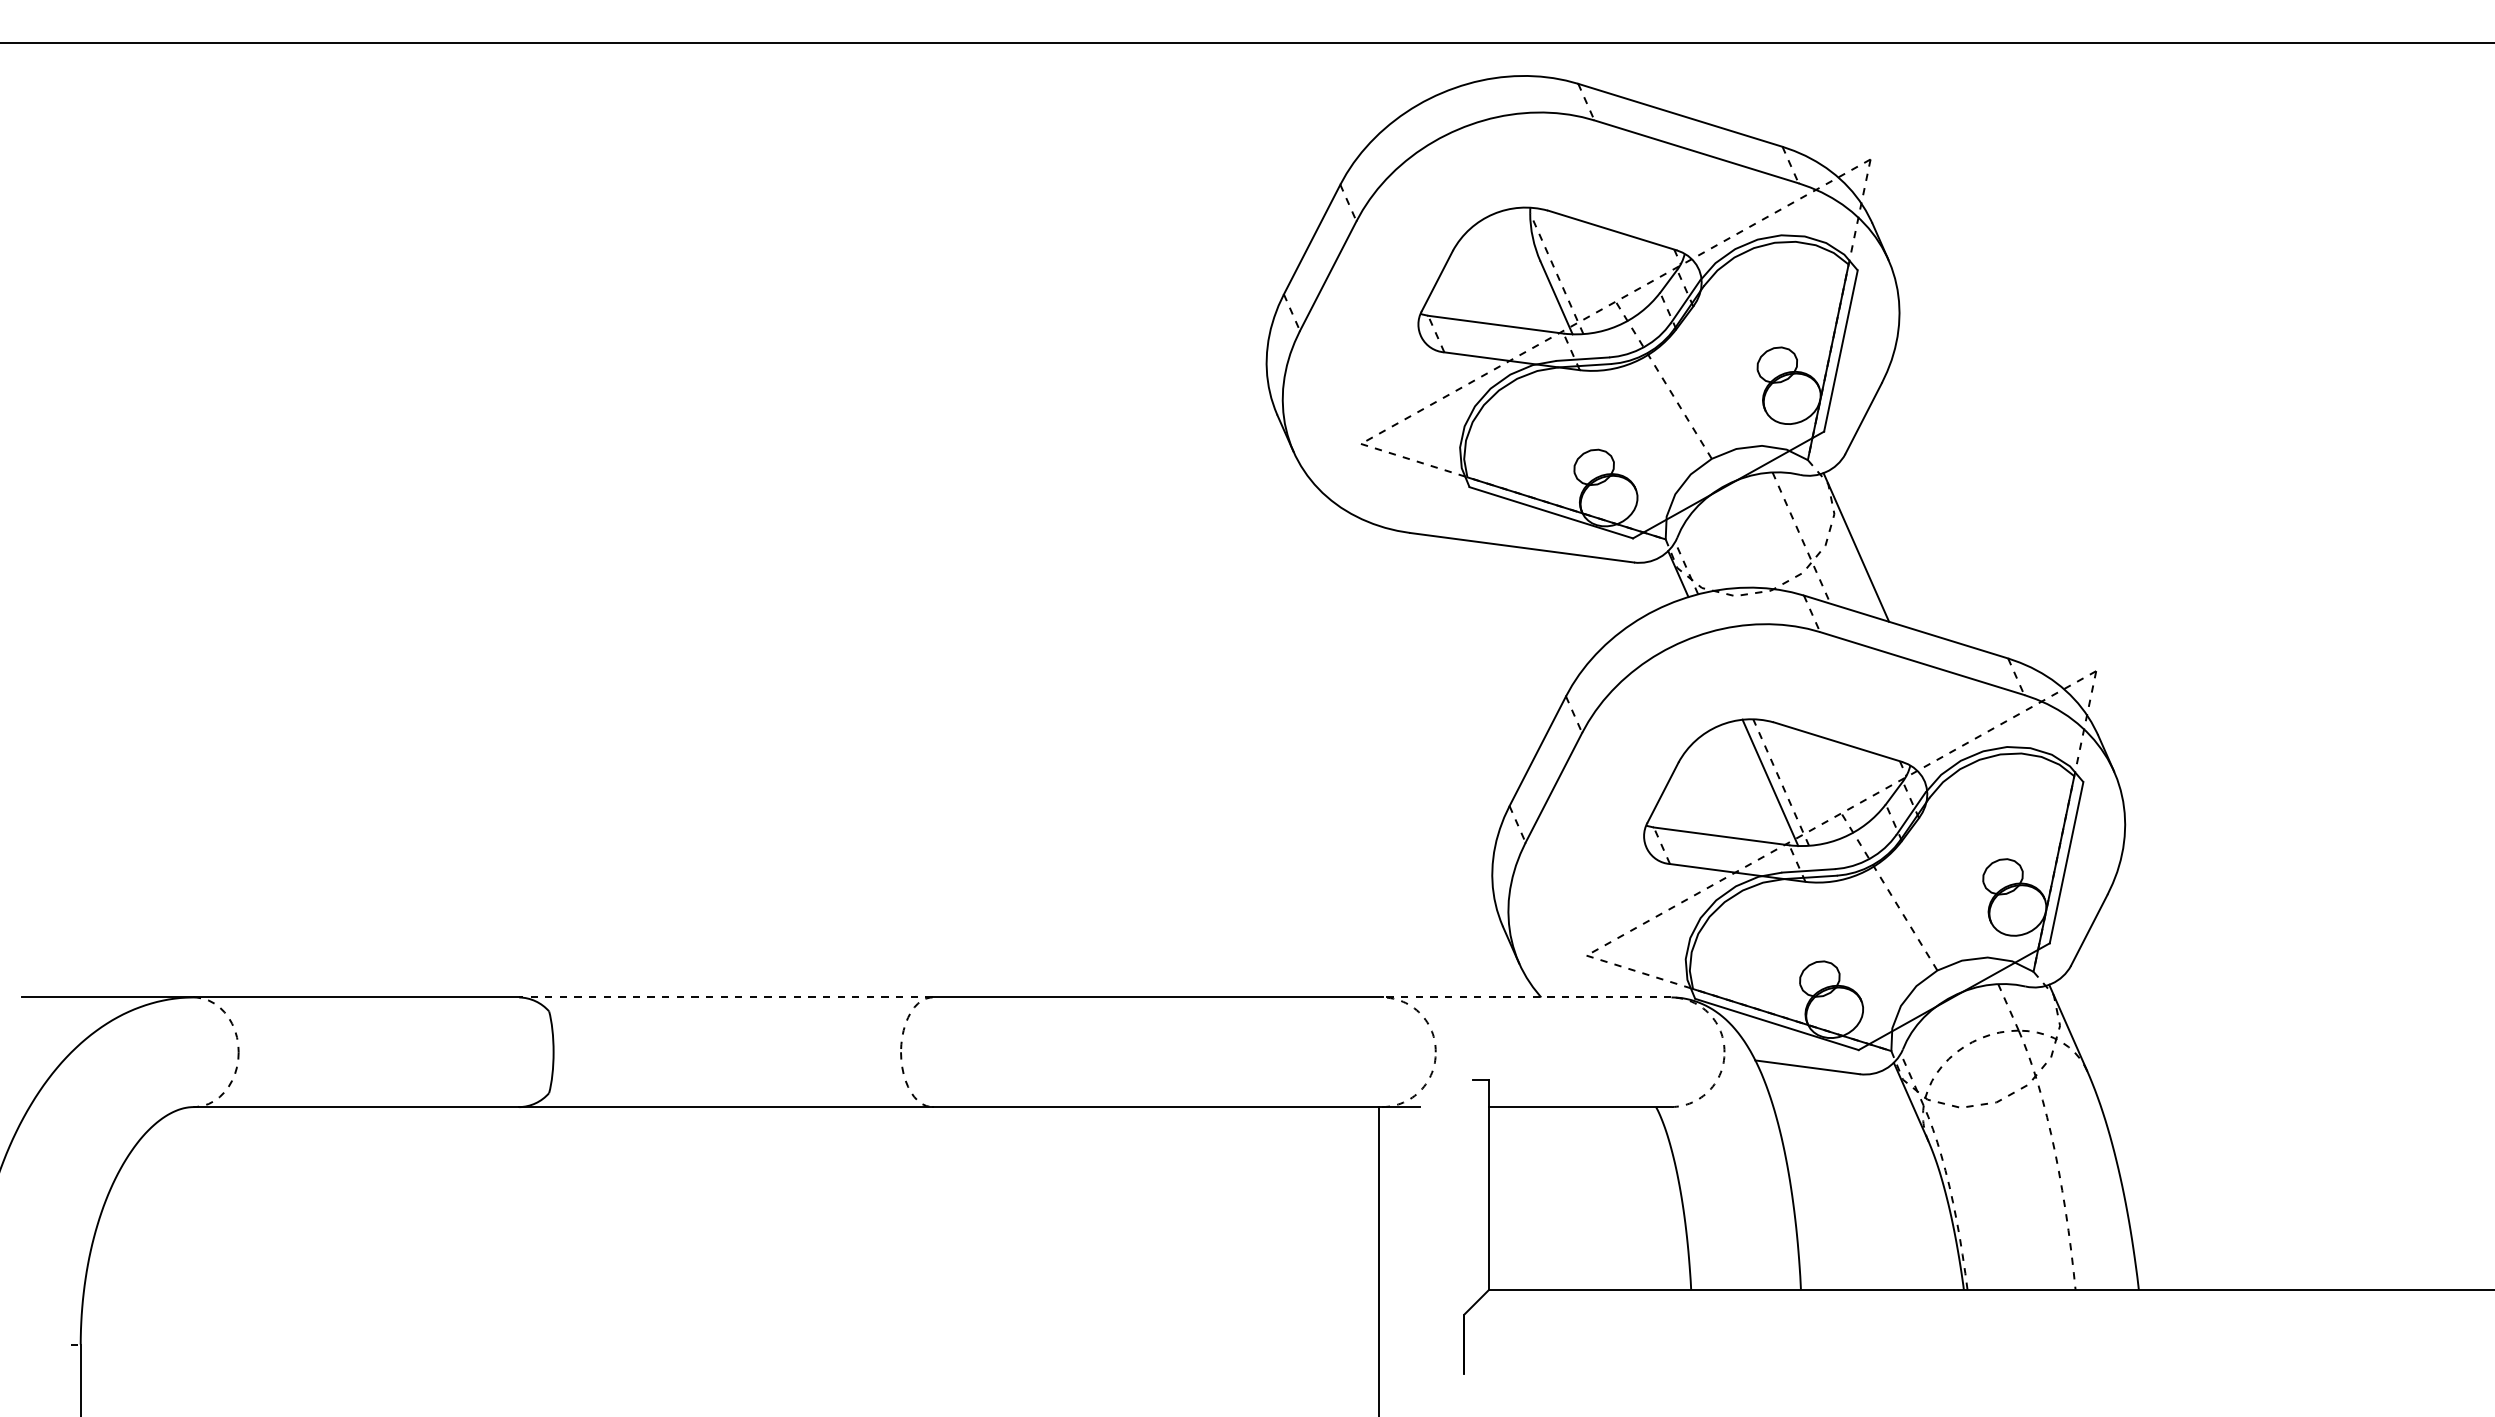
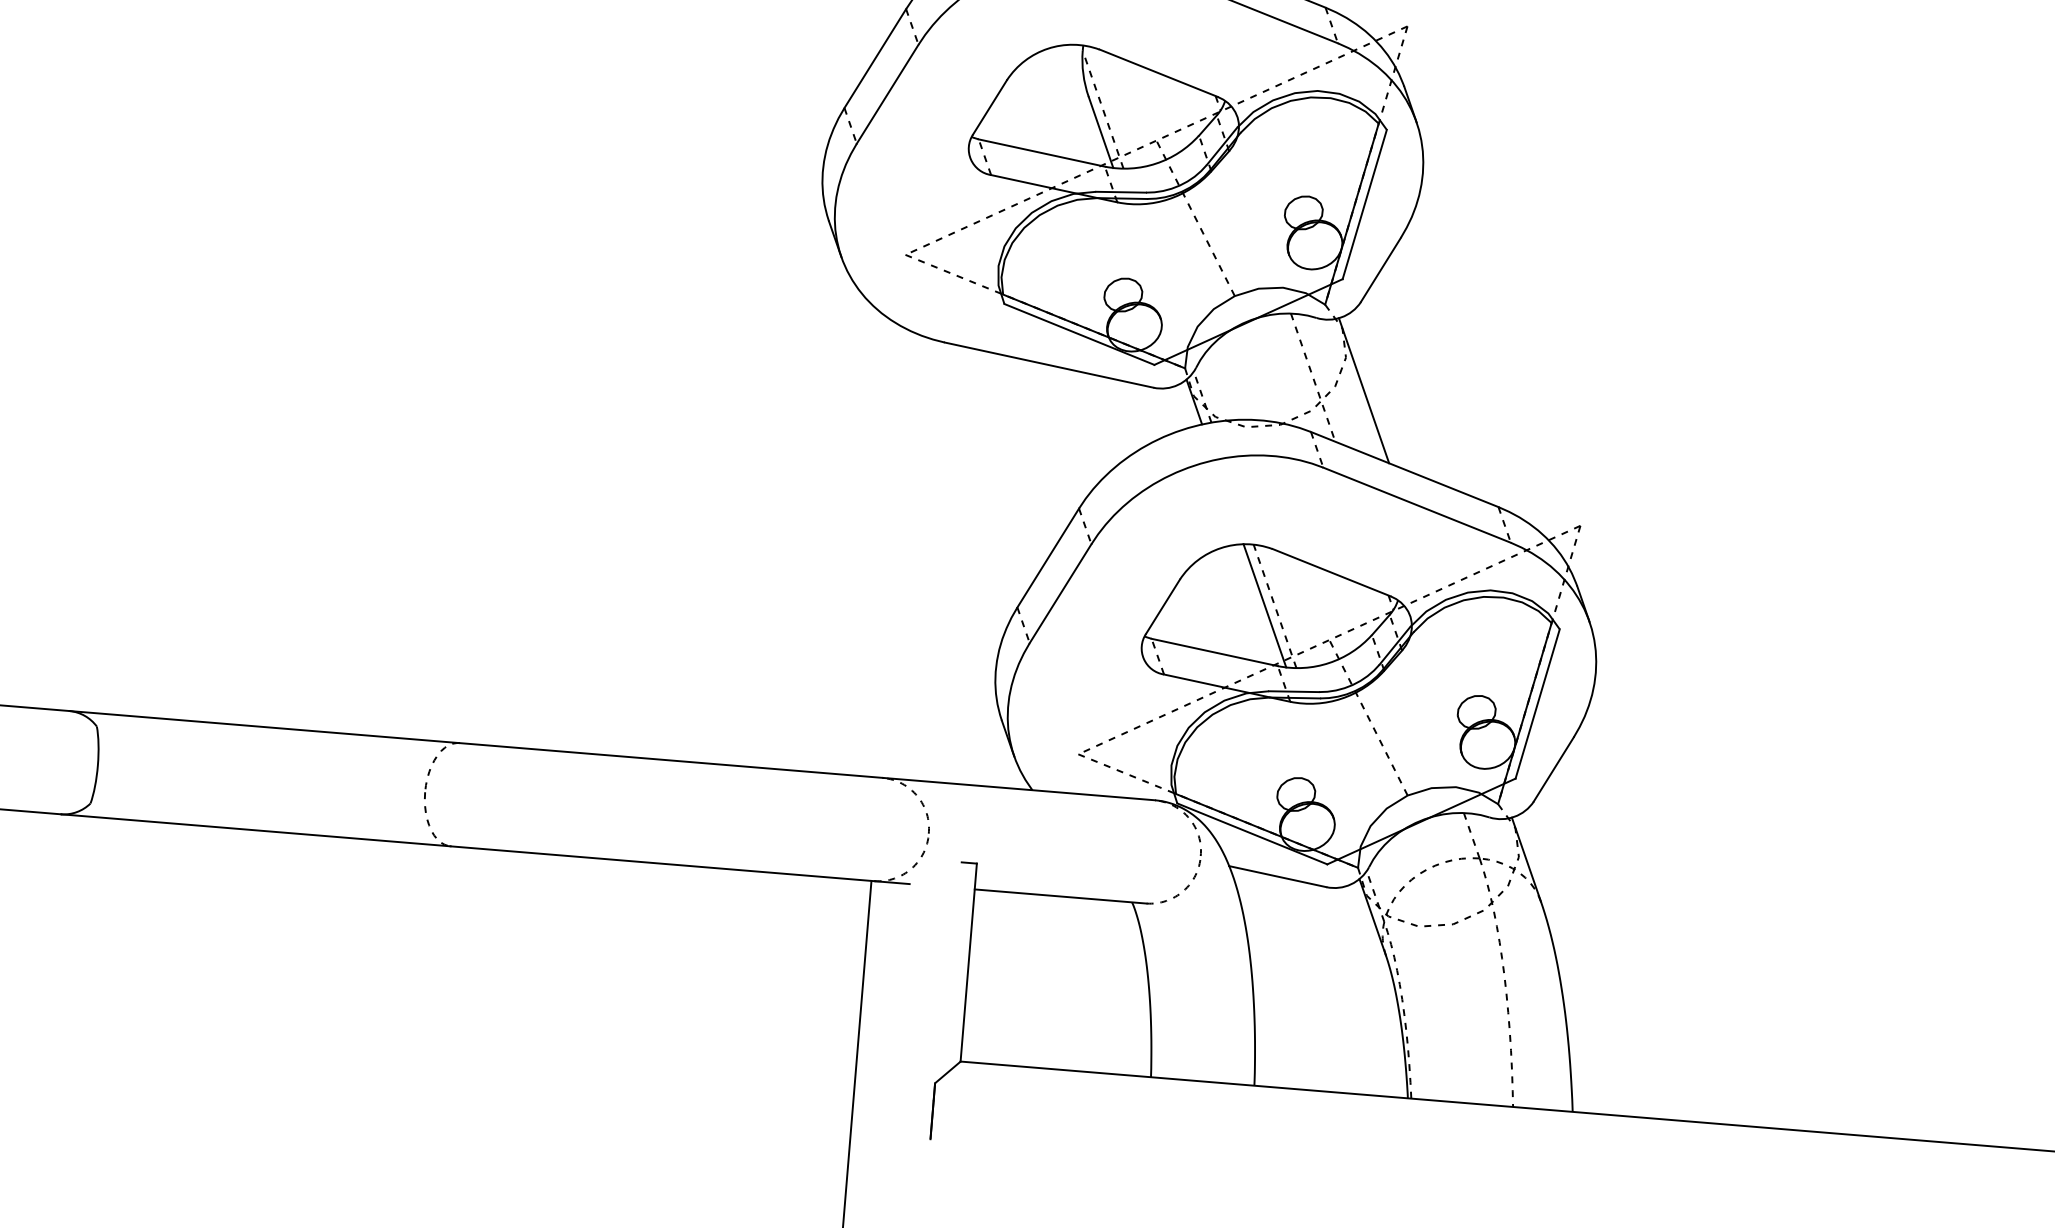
line: (725, 997) -> (264, 727), dashed -> solid
line: (1526, 997) -> (1018, 789), dashed -> solid

